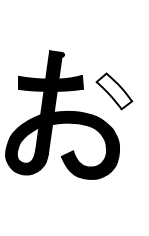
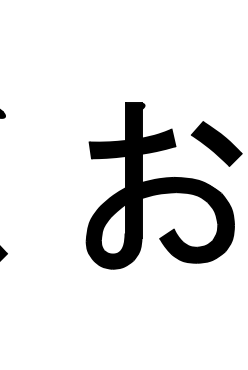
fill: (114, 91) -> (216, 143), added

